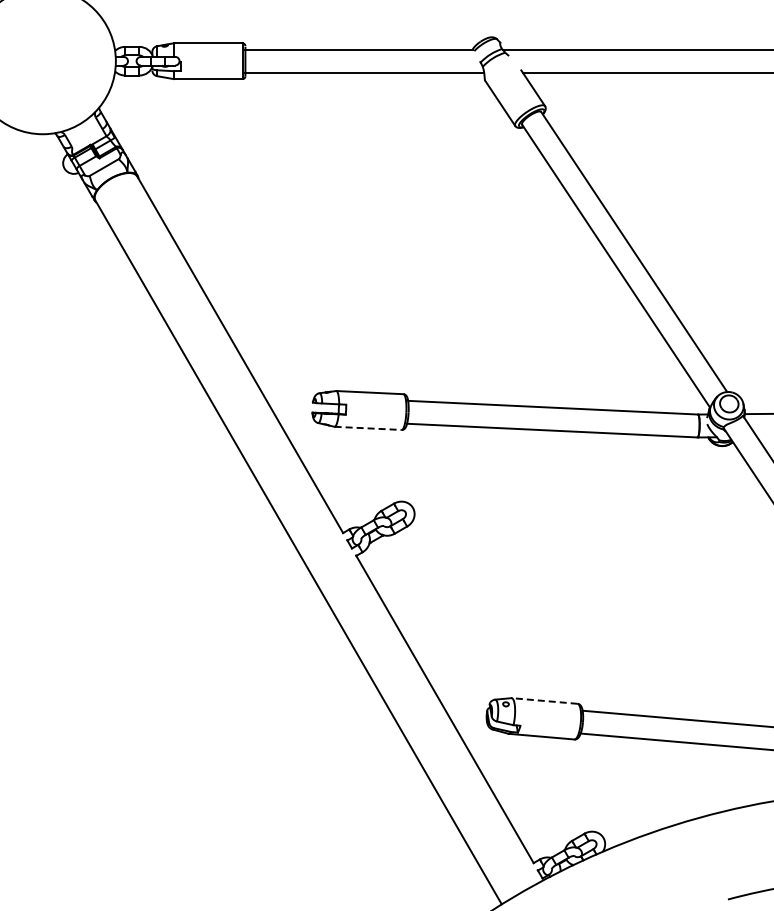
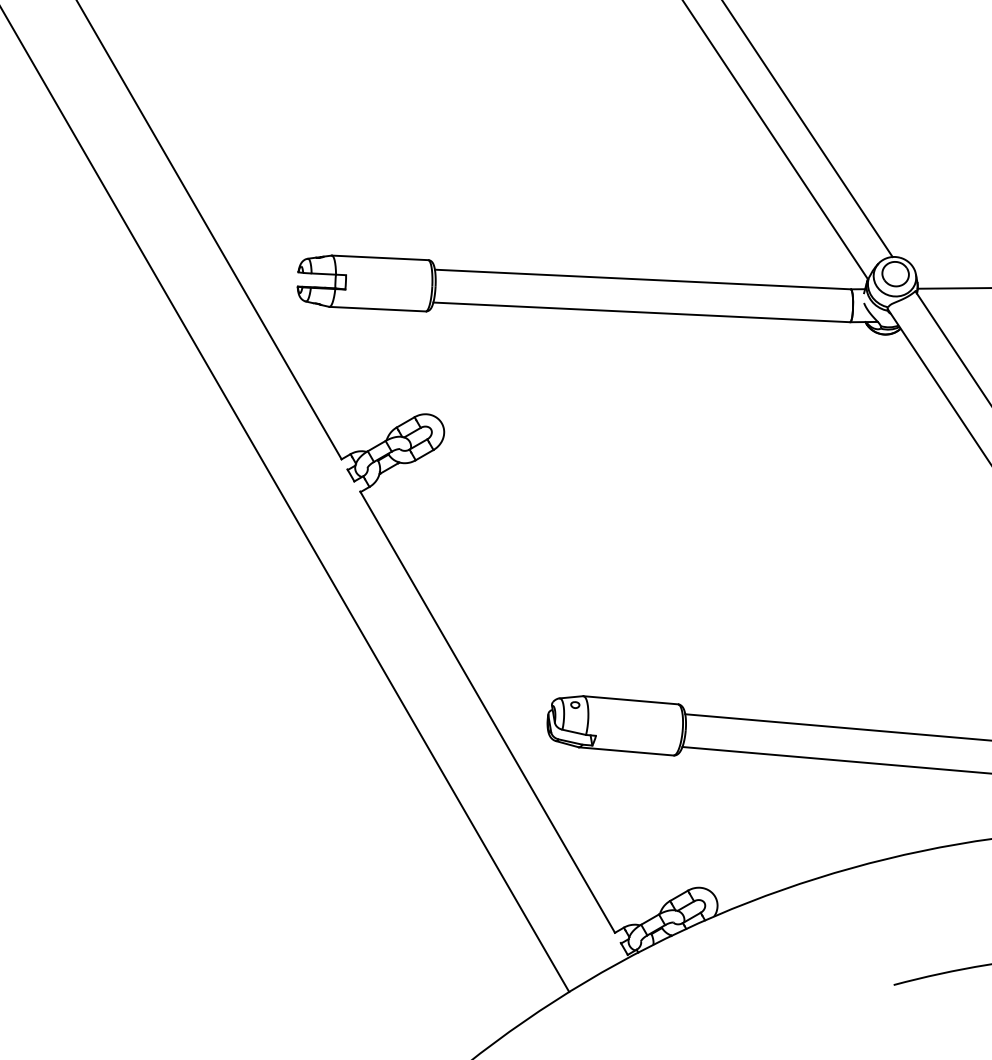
line: (368, 428) -> (378, 309), dashed -> solid
line: (544, 700) -> (630, 699), dashed -> solid

